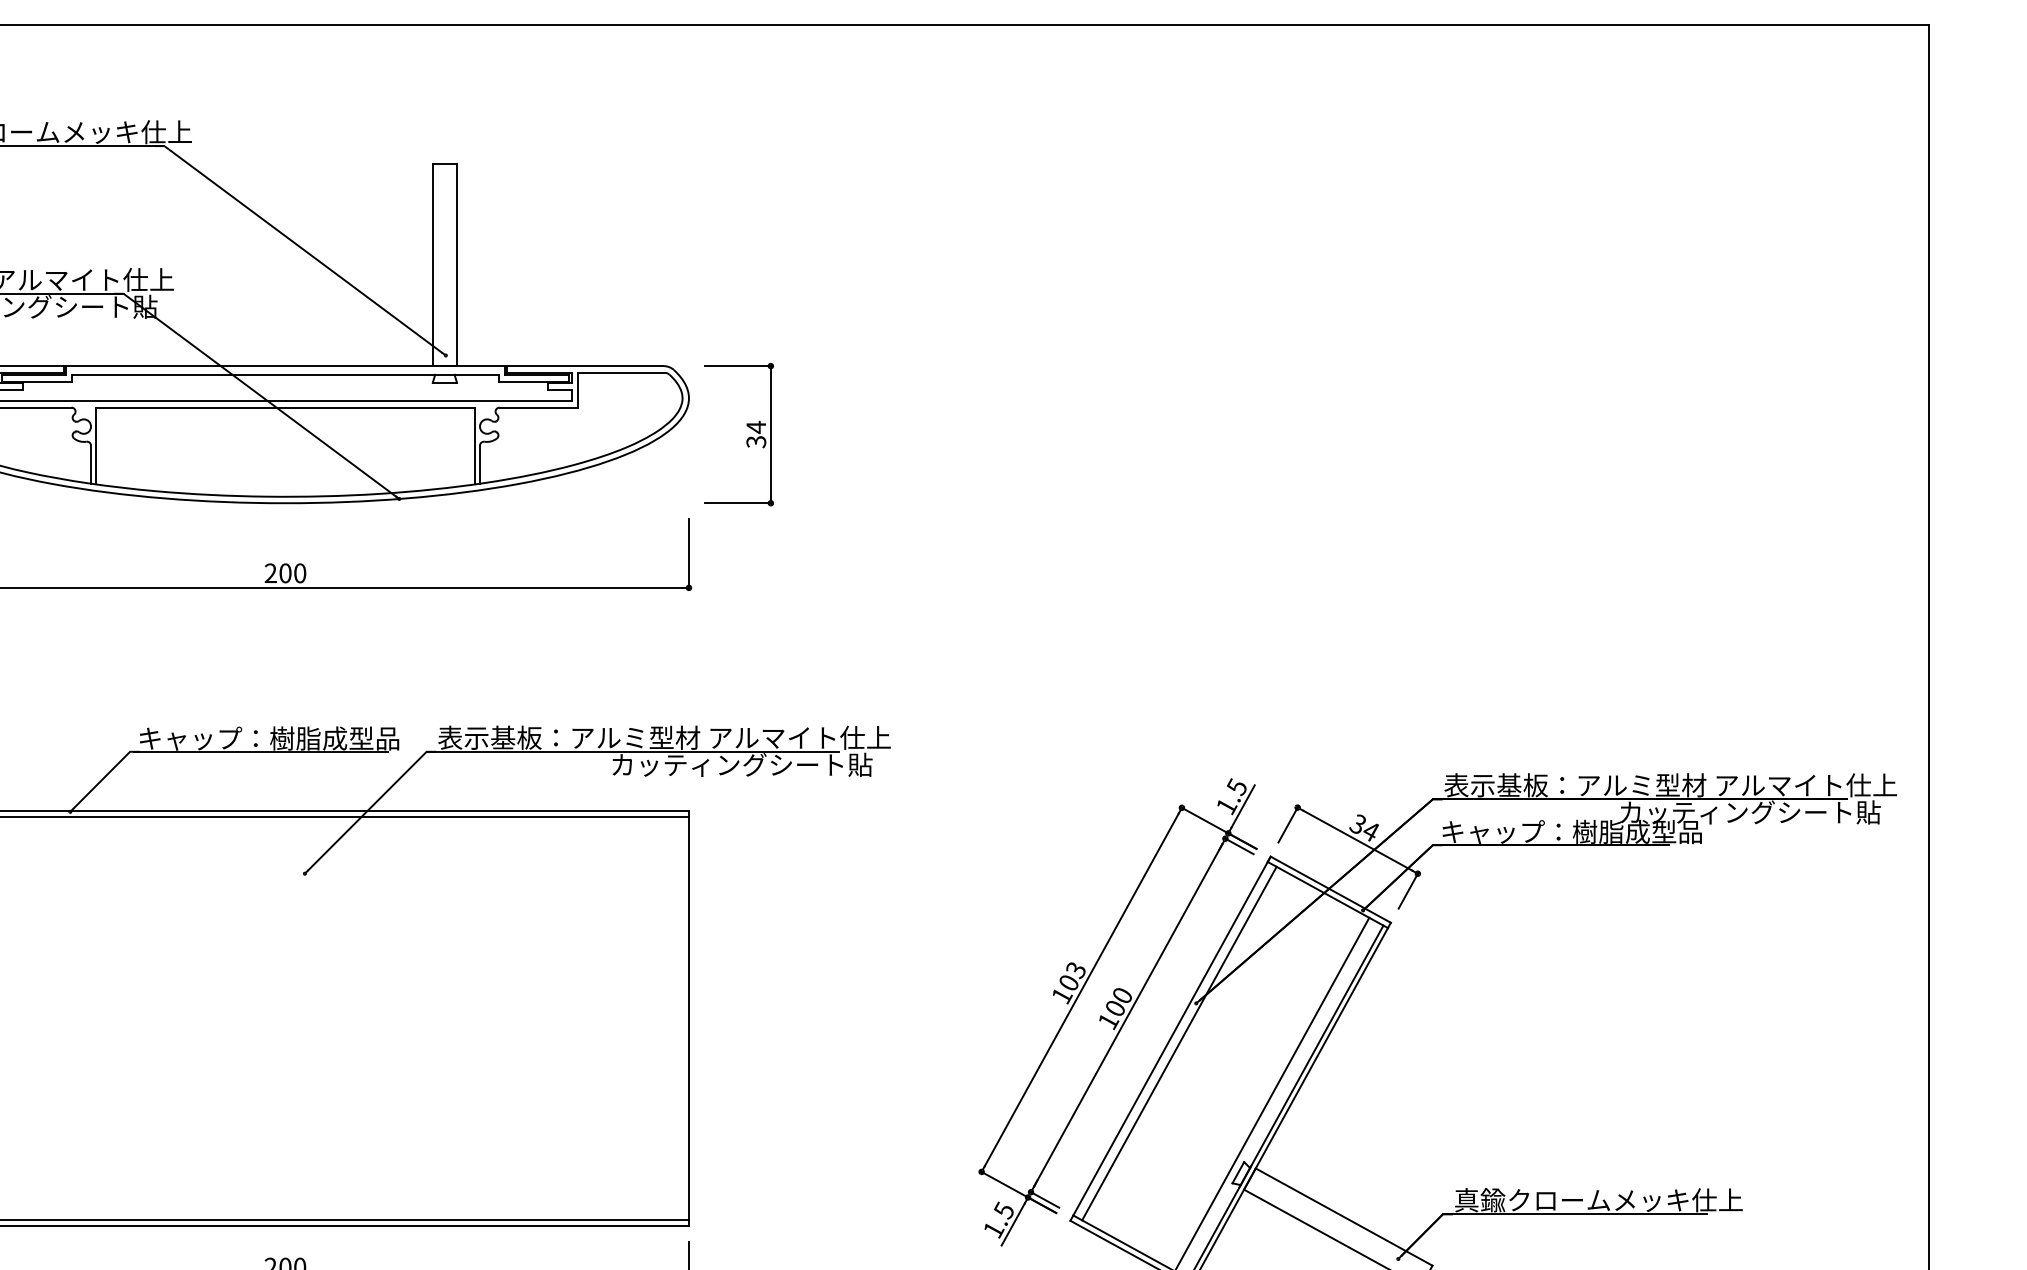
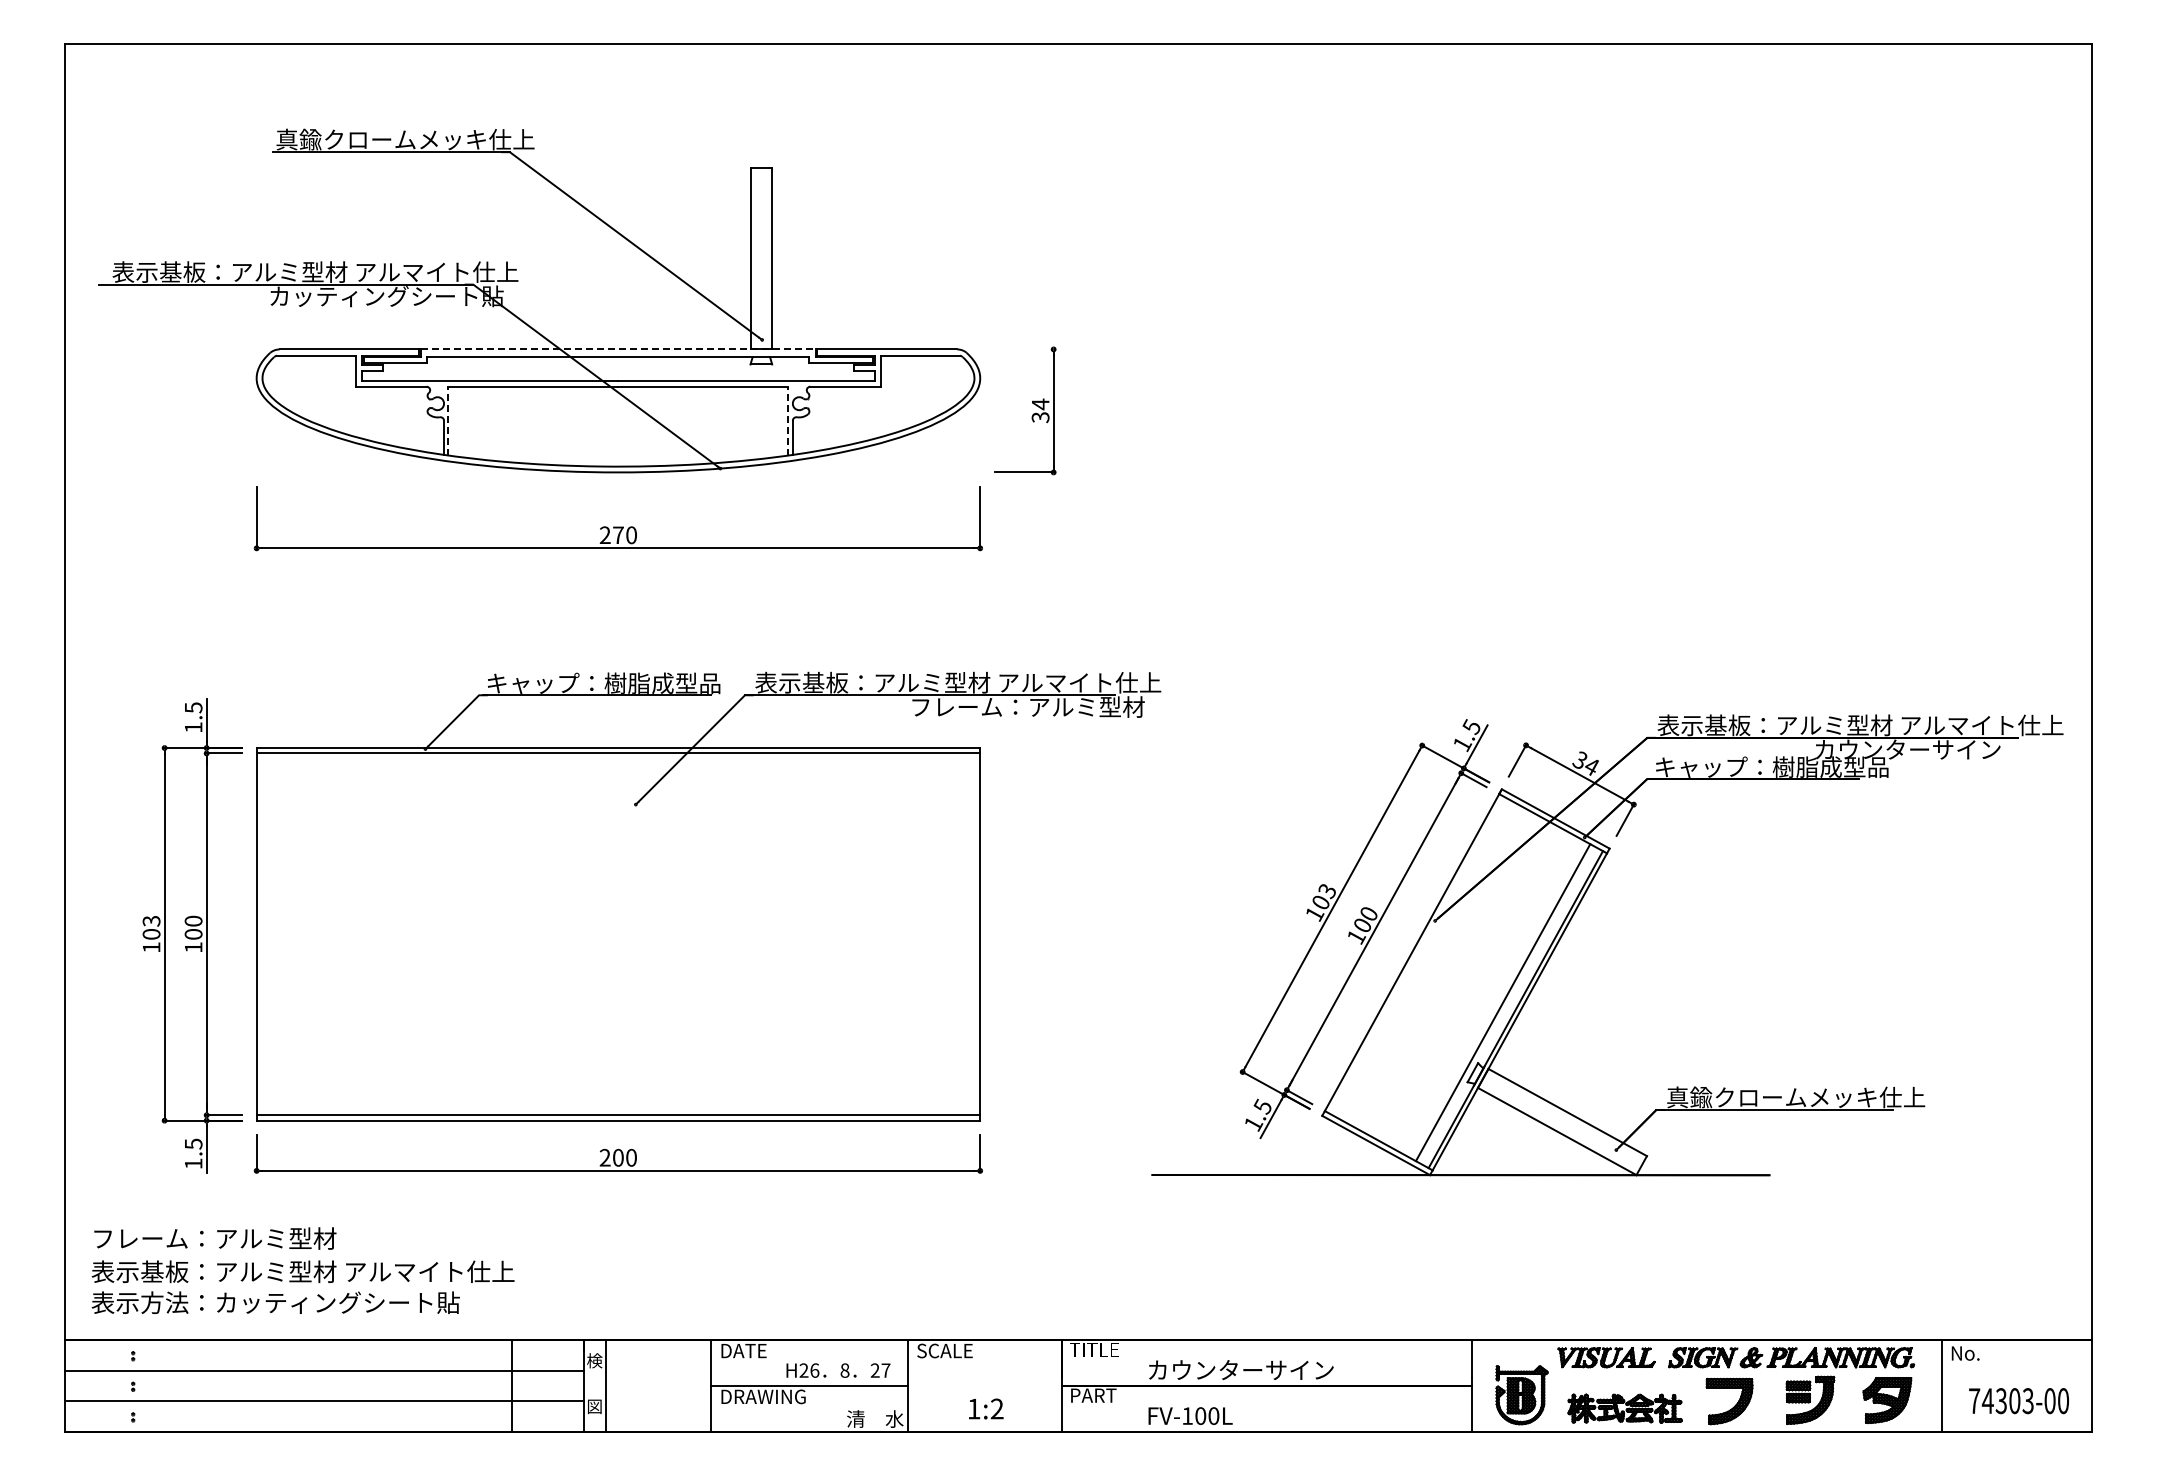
line: (285, 365) -> (618, 348), solid -> dashed
line: (737, 366) -> (1023, 349), removed
line: (95, 445) -> (448, 420), solid -> dashed
line: (475, 445) -> (788, 420), solid -> dashed
text: (285, 573) -> (618, 535), 200 -> 270
text: (741, 764) -> (1027, 706), カッティングシート貼 -> フレーム：アルミ型材
text: (1764, 812) -> (1944, 749), カッティングシート貼 -> カウンターサイン
line: (1178, 1043) -> (1419, 956), removed

